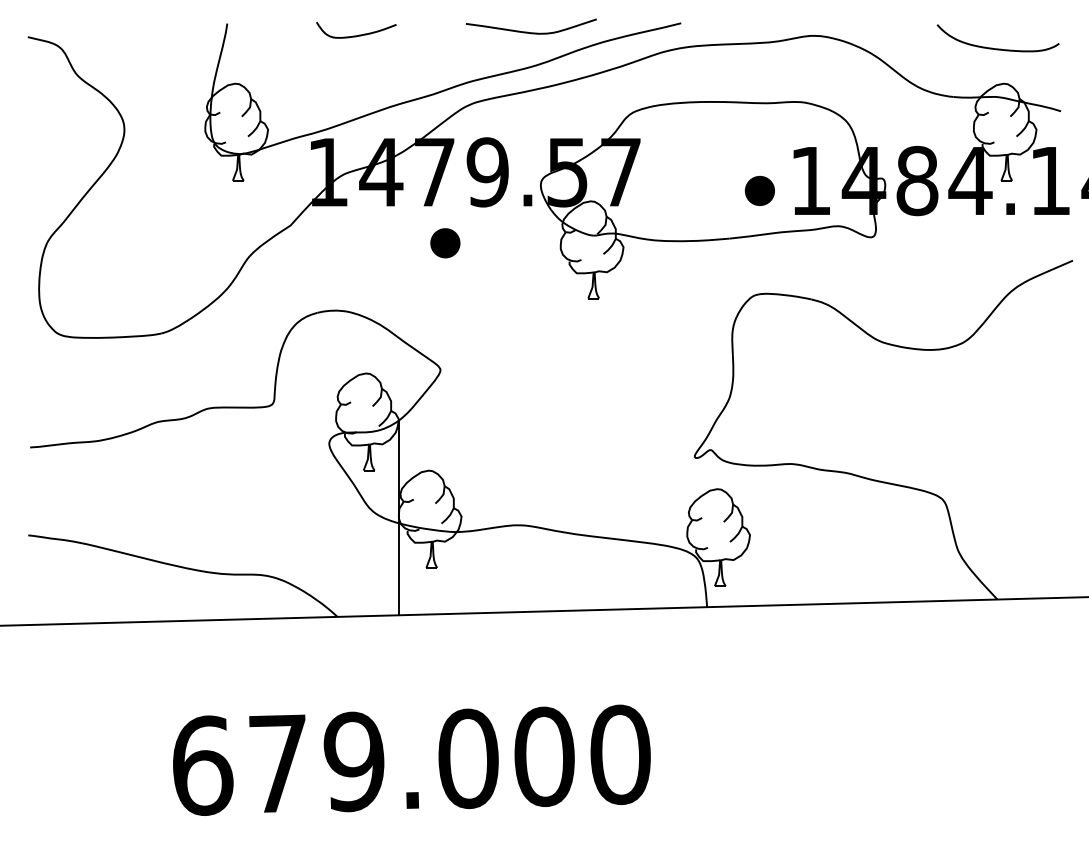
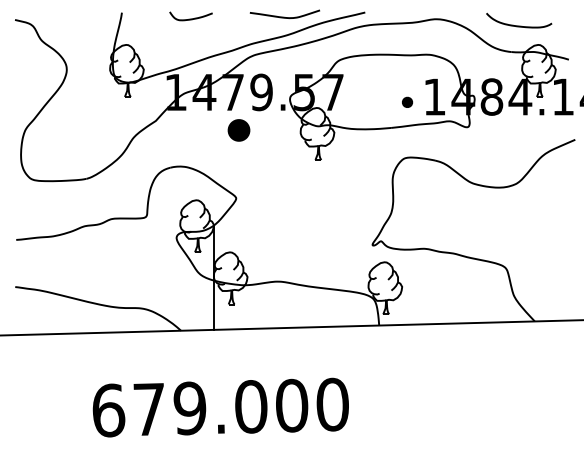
curve: (998, 47) -> (519, 25), moved
part: (759, 191) -> (407, 102), size x0.7
part: (444, 243) -> (238, 130), size x1.4

